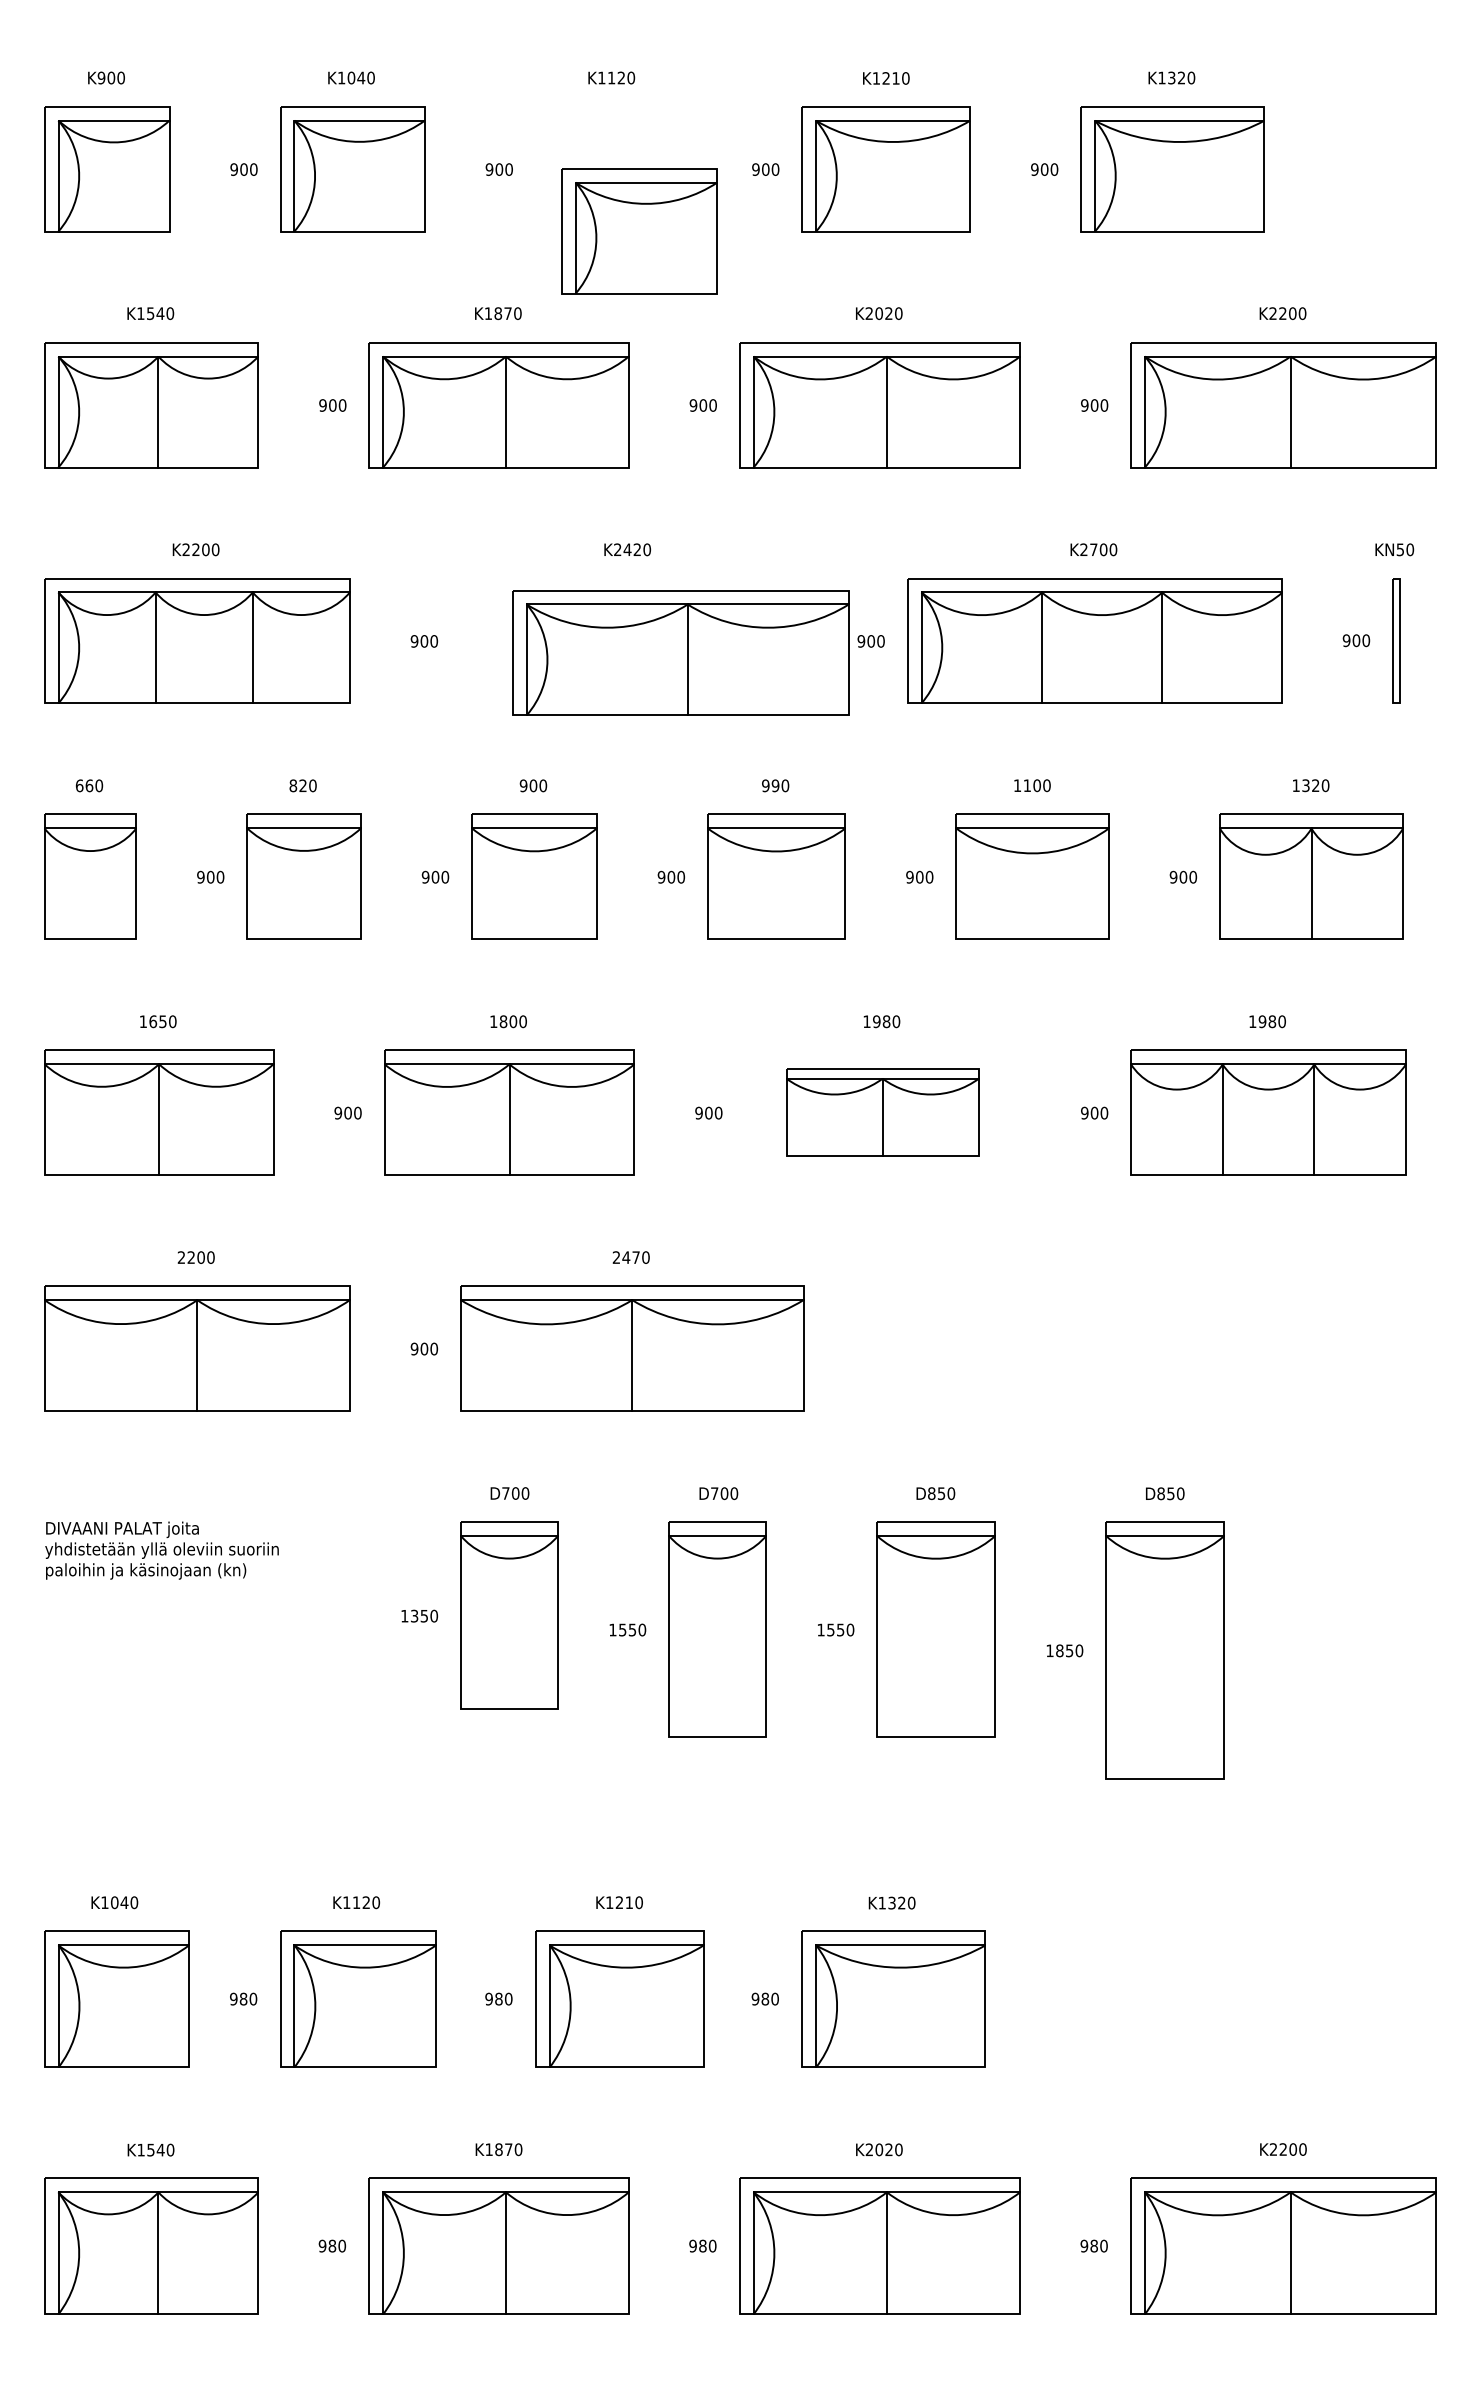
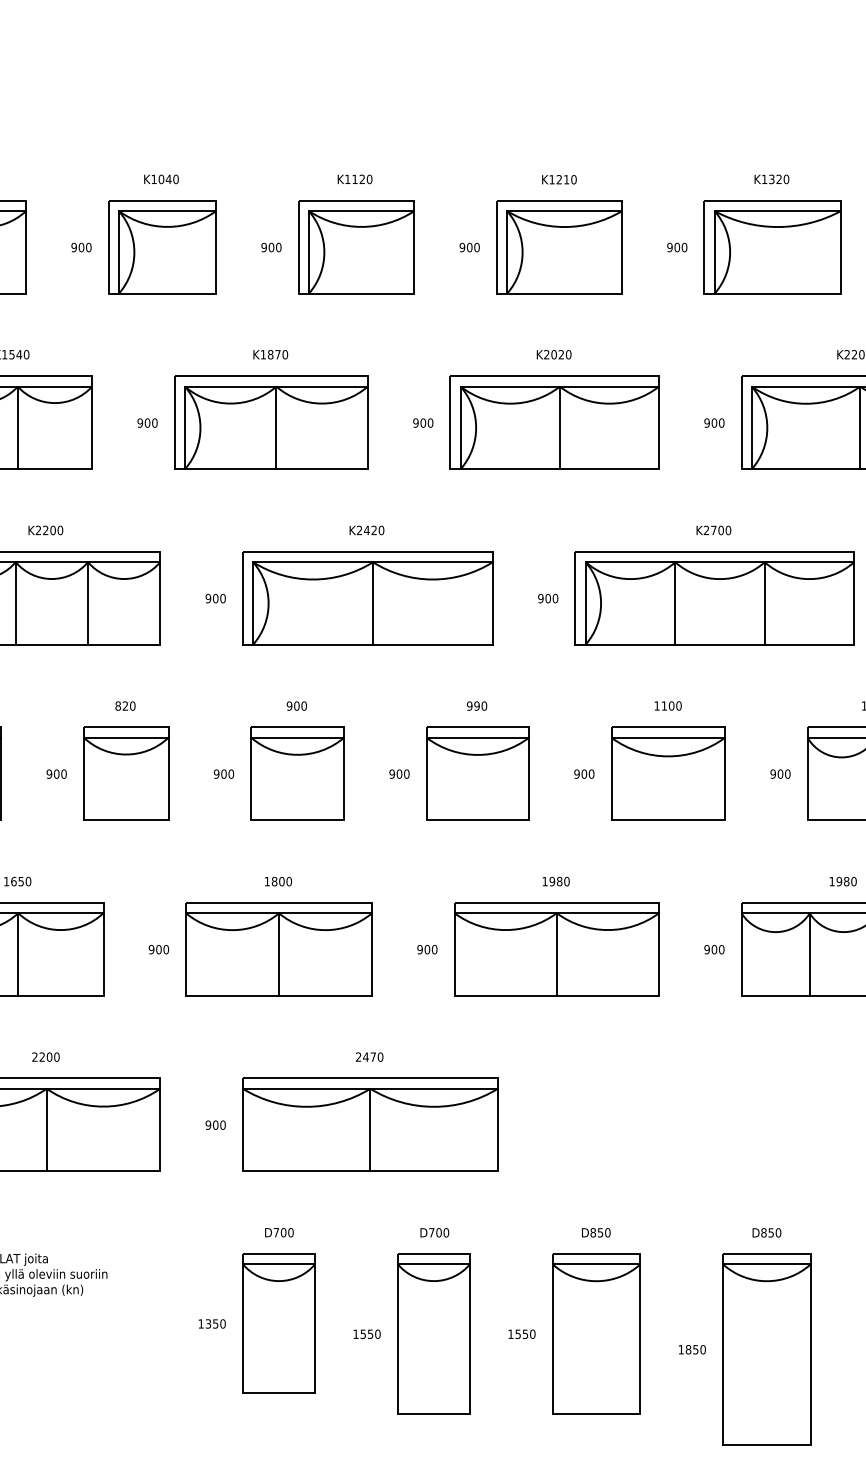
part: (639, 231) -> (356, 247), moved
part: (680, 652) -> (367, 597), moved
part: (882, 1112) -> (556, 949), size x1.43

